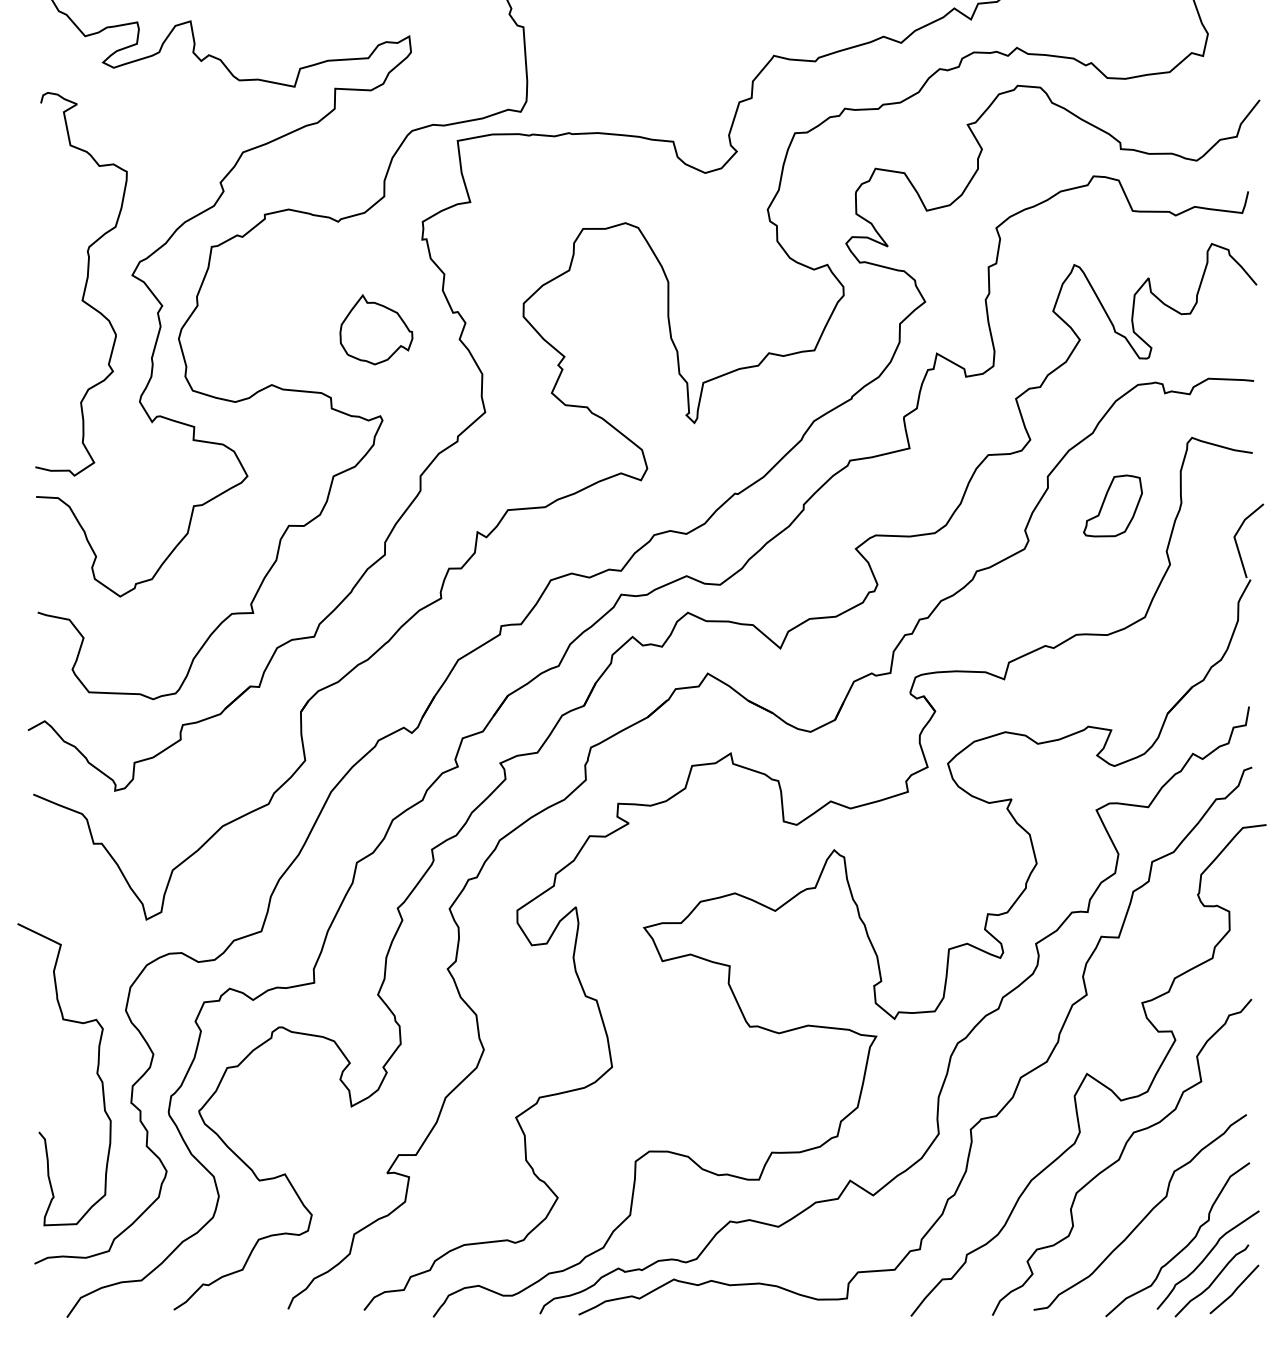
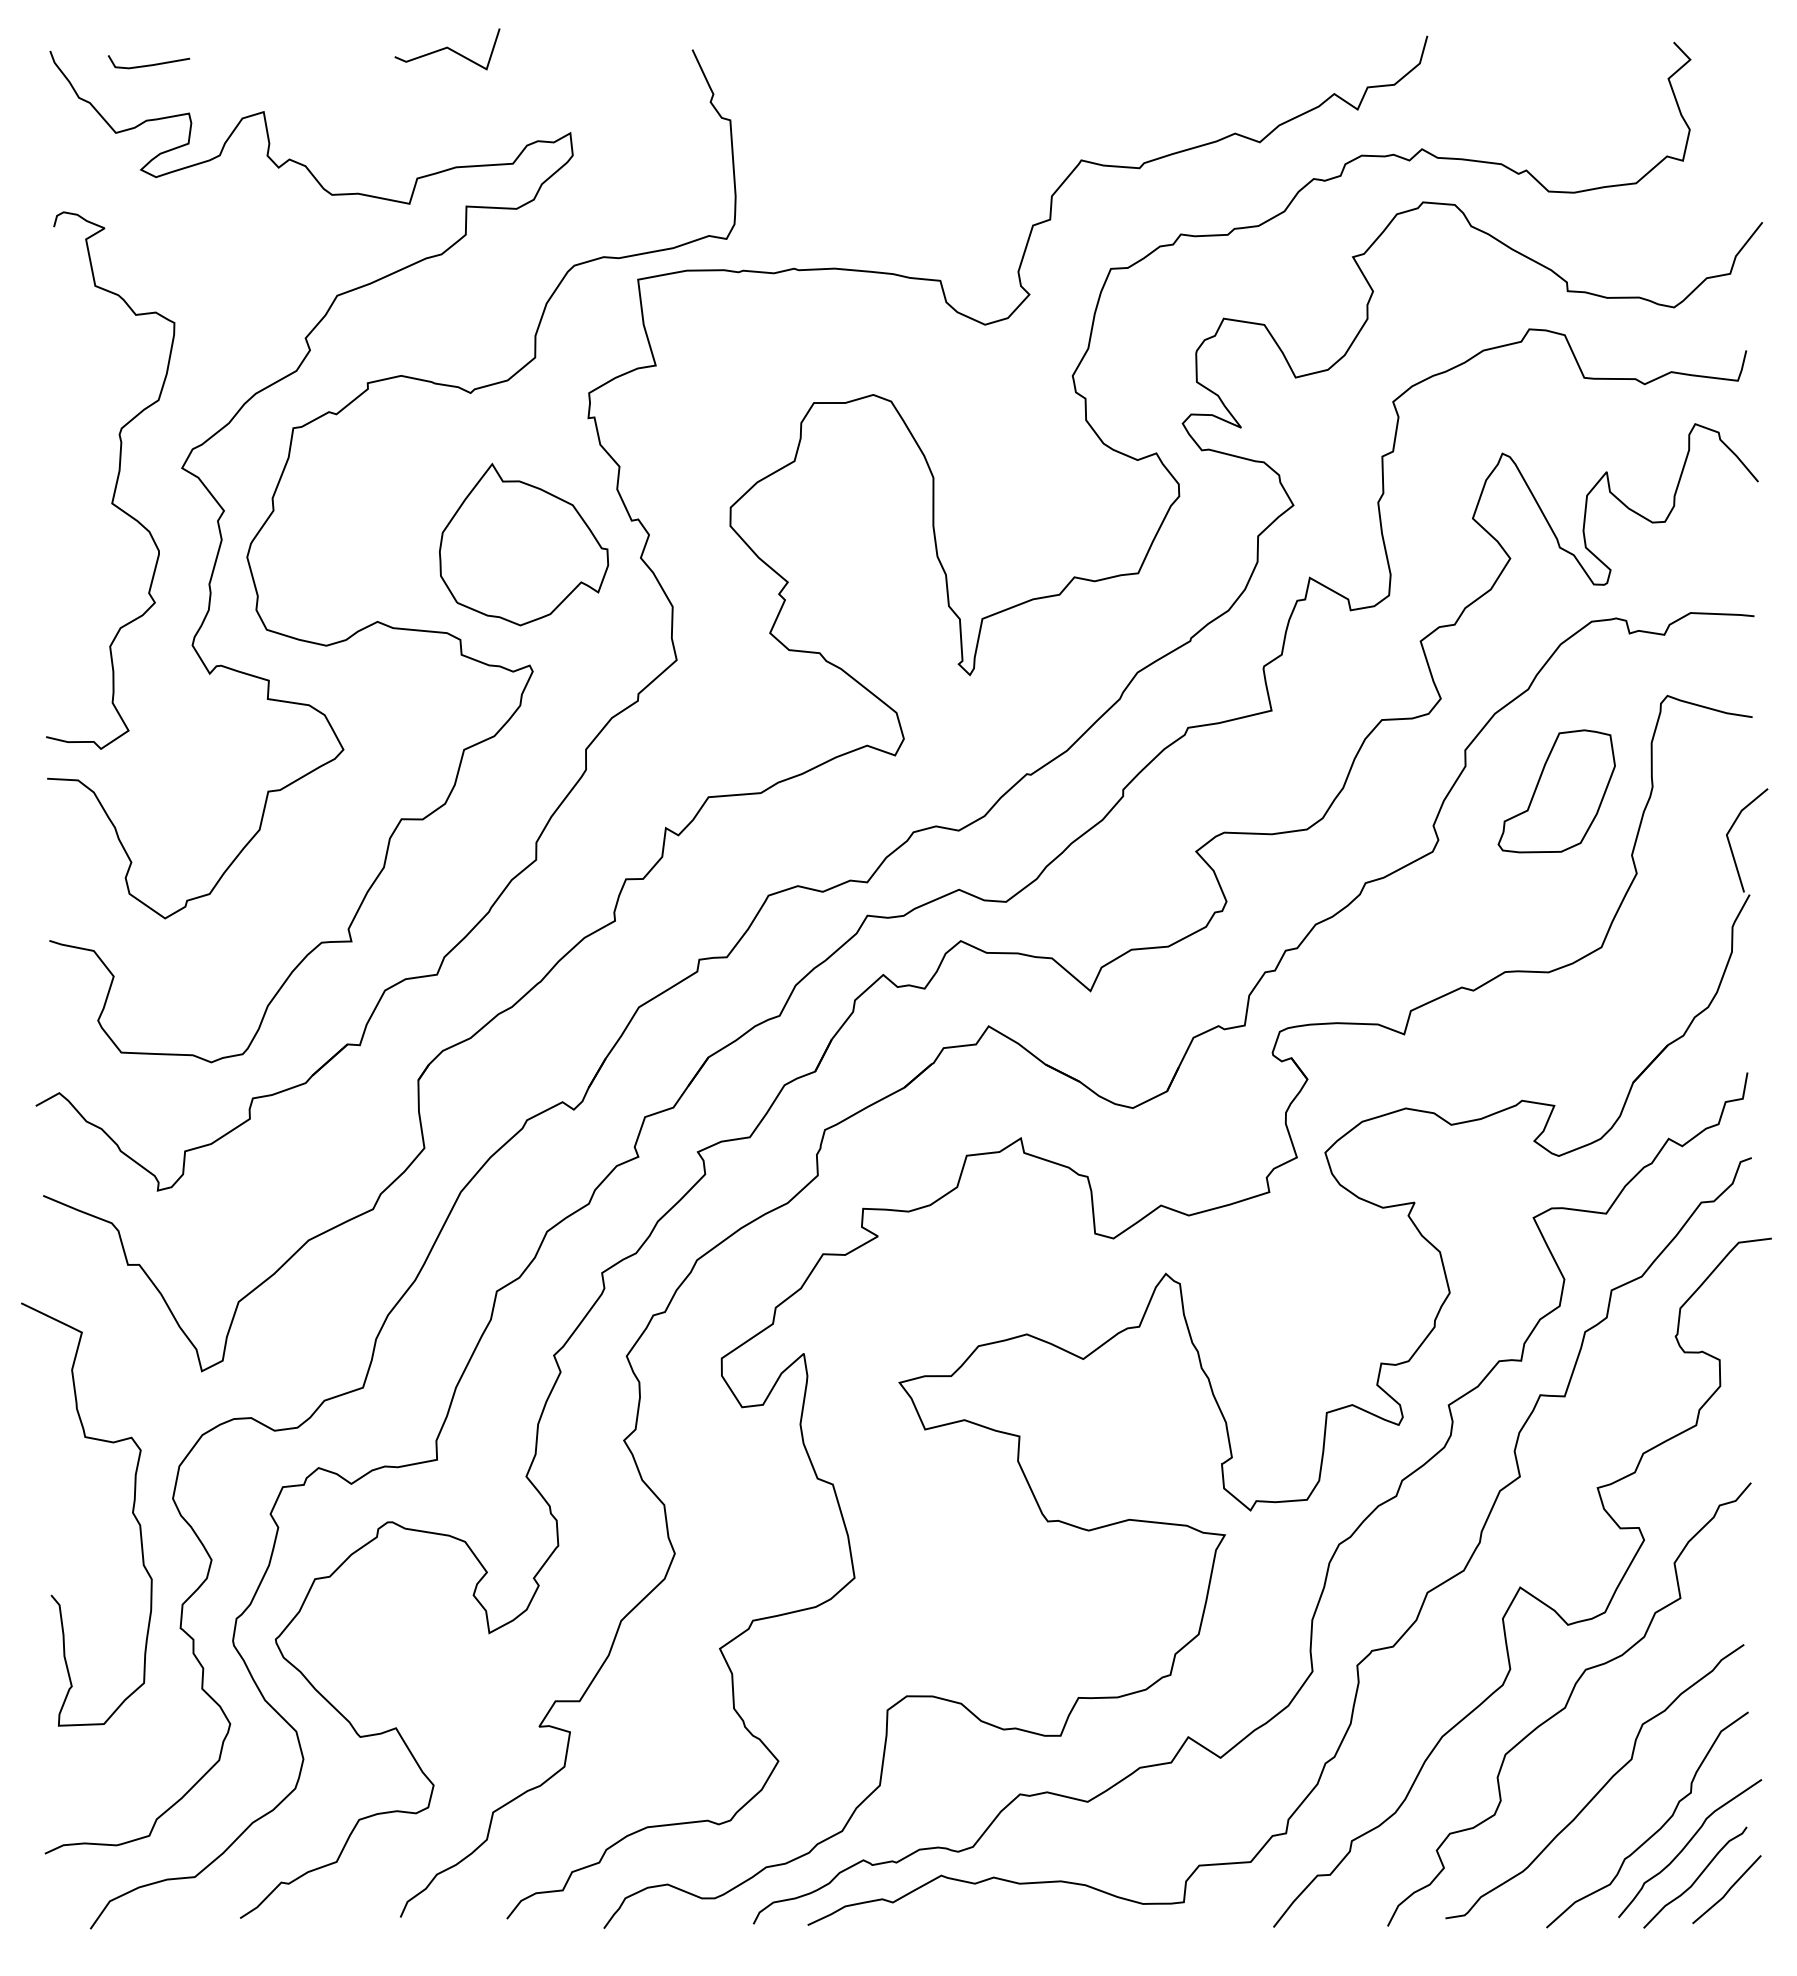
part: (376, 329) -> (524, 544), size x1.67
part: (1112, 506) -> (1556, 791), size x1.43
curve: (96, 1074) -> (132, 1514), moved

